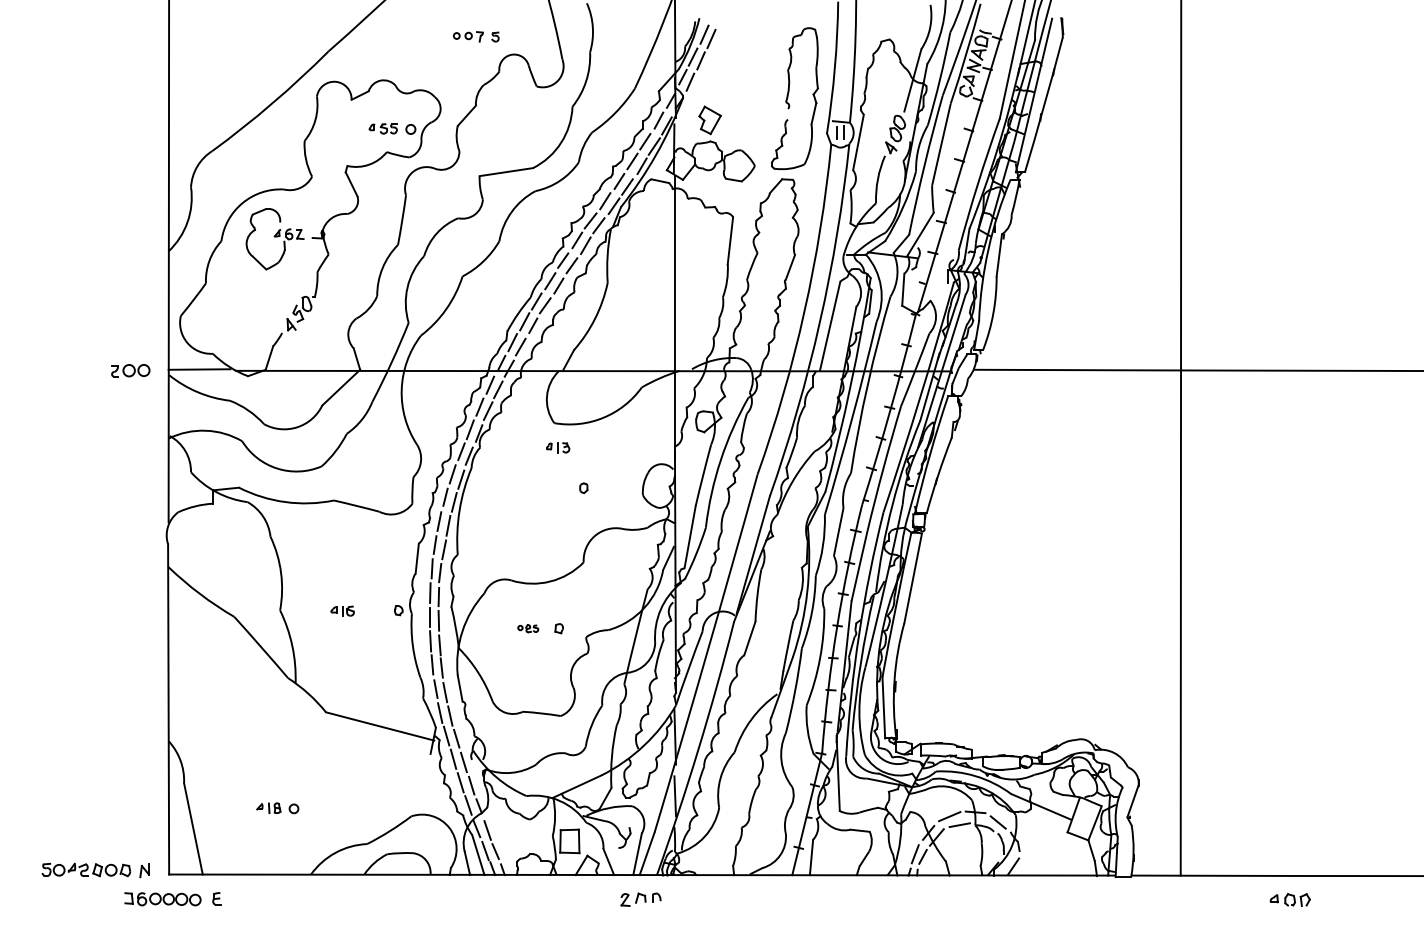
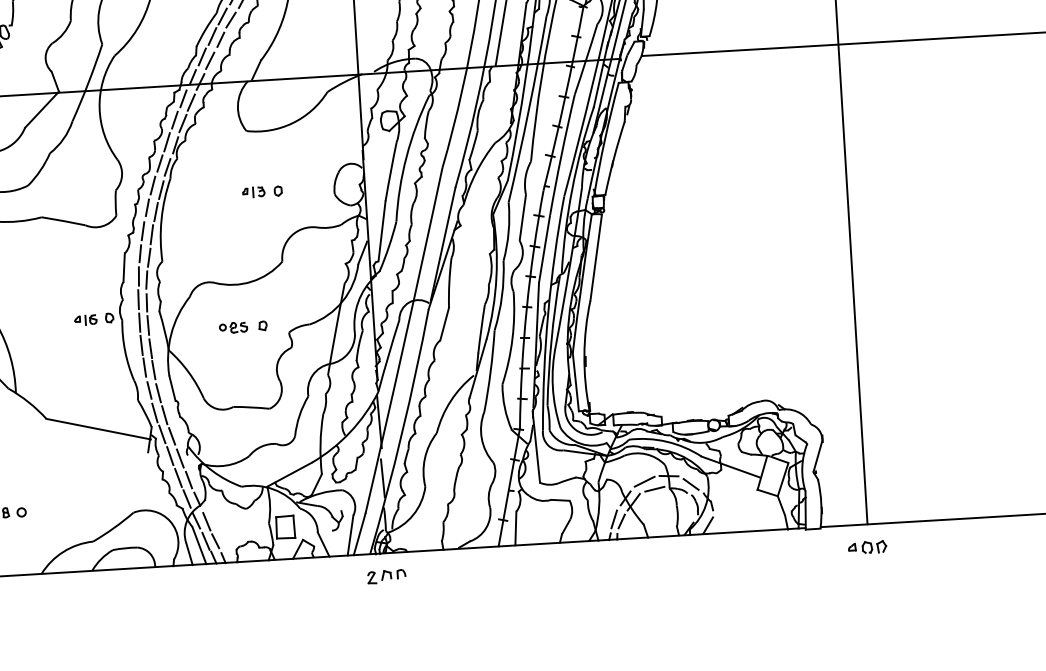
part: (558, 447) -> (254, 191), moved
part: (342, 610) -> (85, 319), moved
part: (528, 628) -> (233, 327), size x1.43
part: (640, 899) -> (386, 576), moved
part: (1289, 899) -> (866, 547), moved

